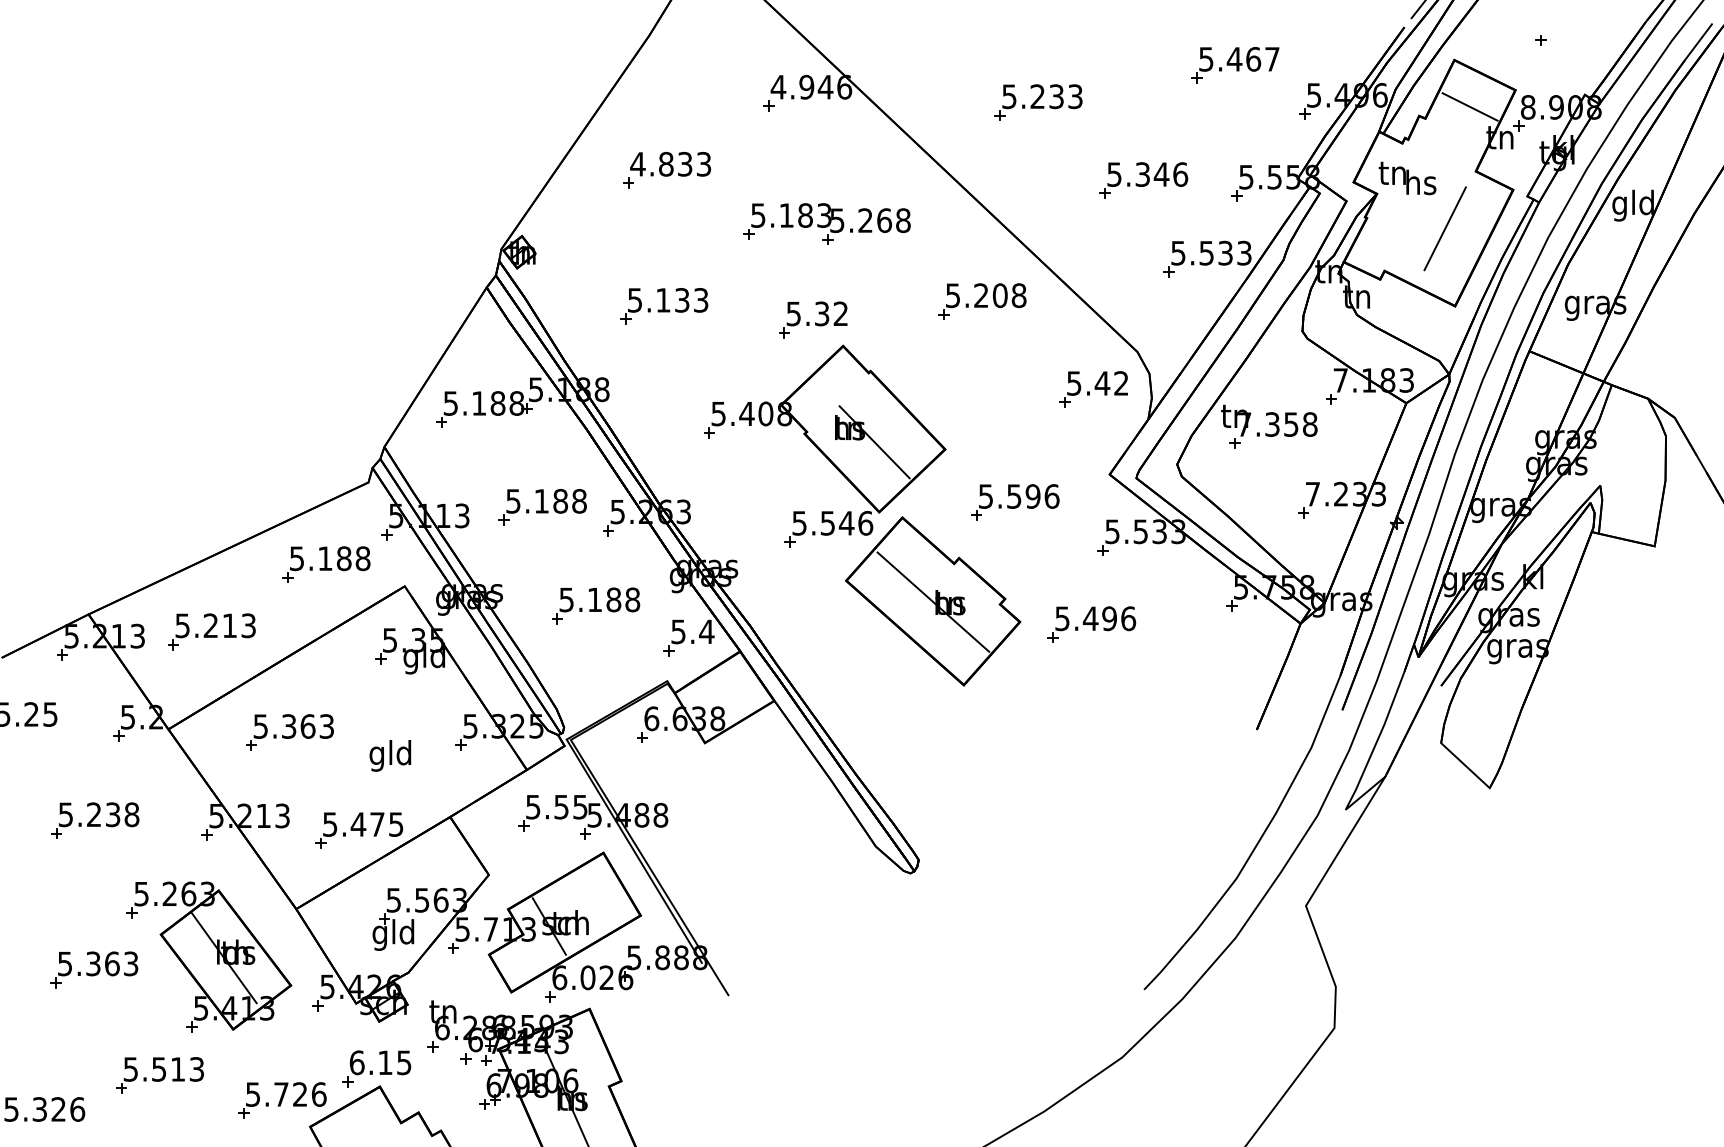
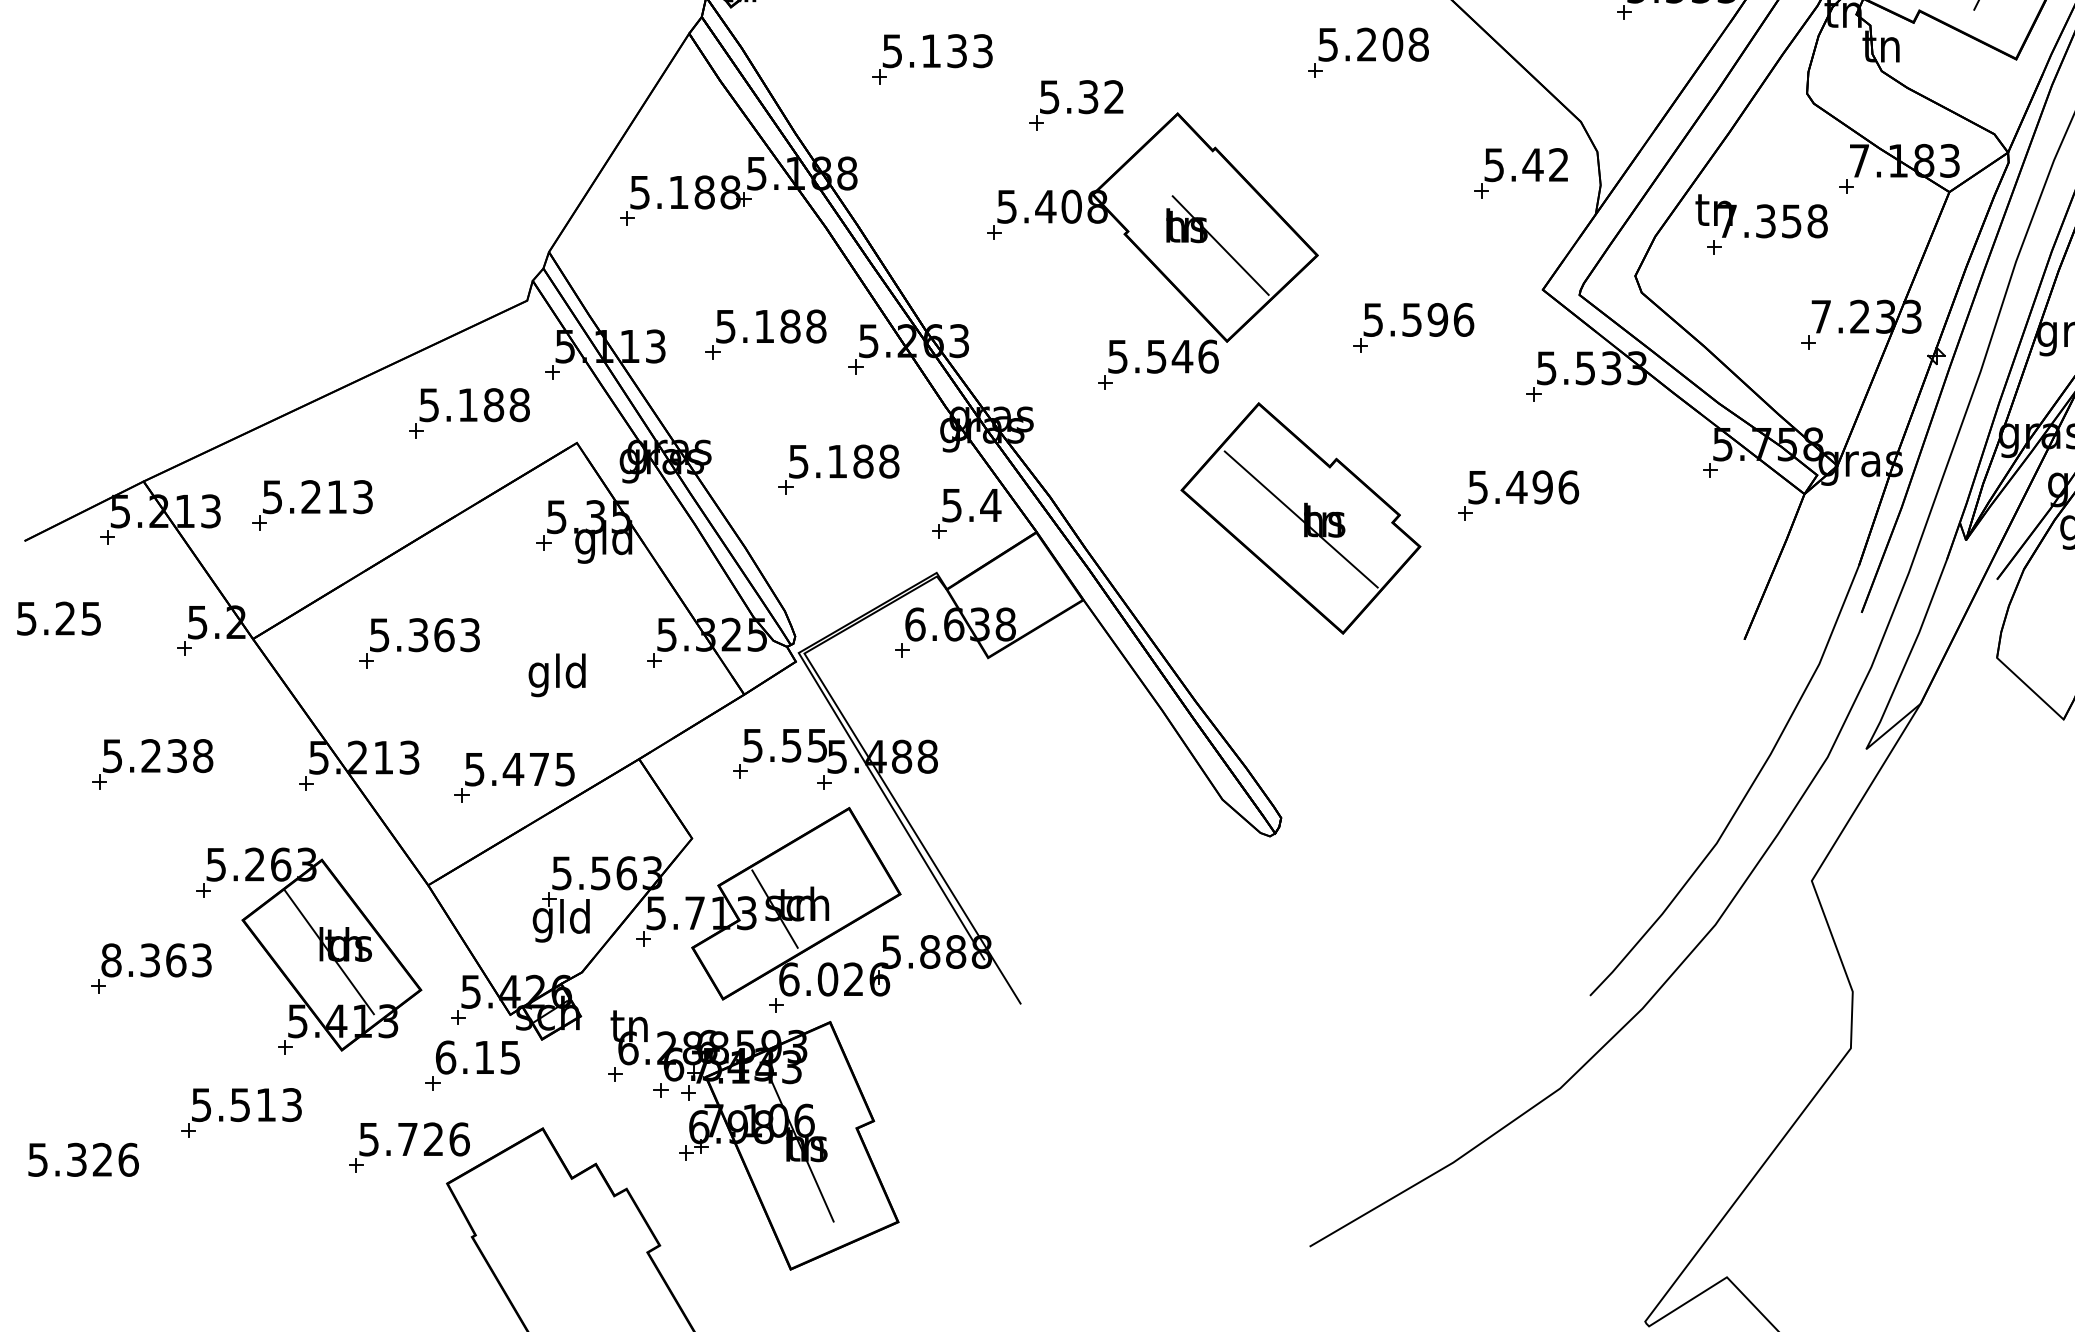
part: (813, 319) -> (1076, 104), moved
part: (933, 601) -> (1301, 518), moved
text: (64, 963) -> (110, 959), 5.363 -> 8.363
part: (376, 1068) -> (472, 1065), moved

